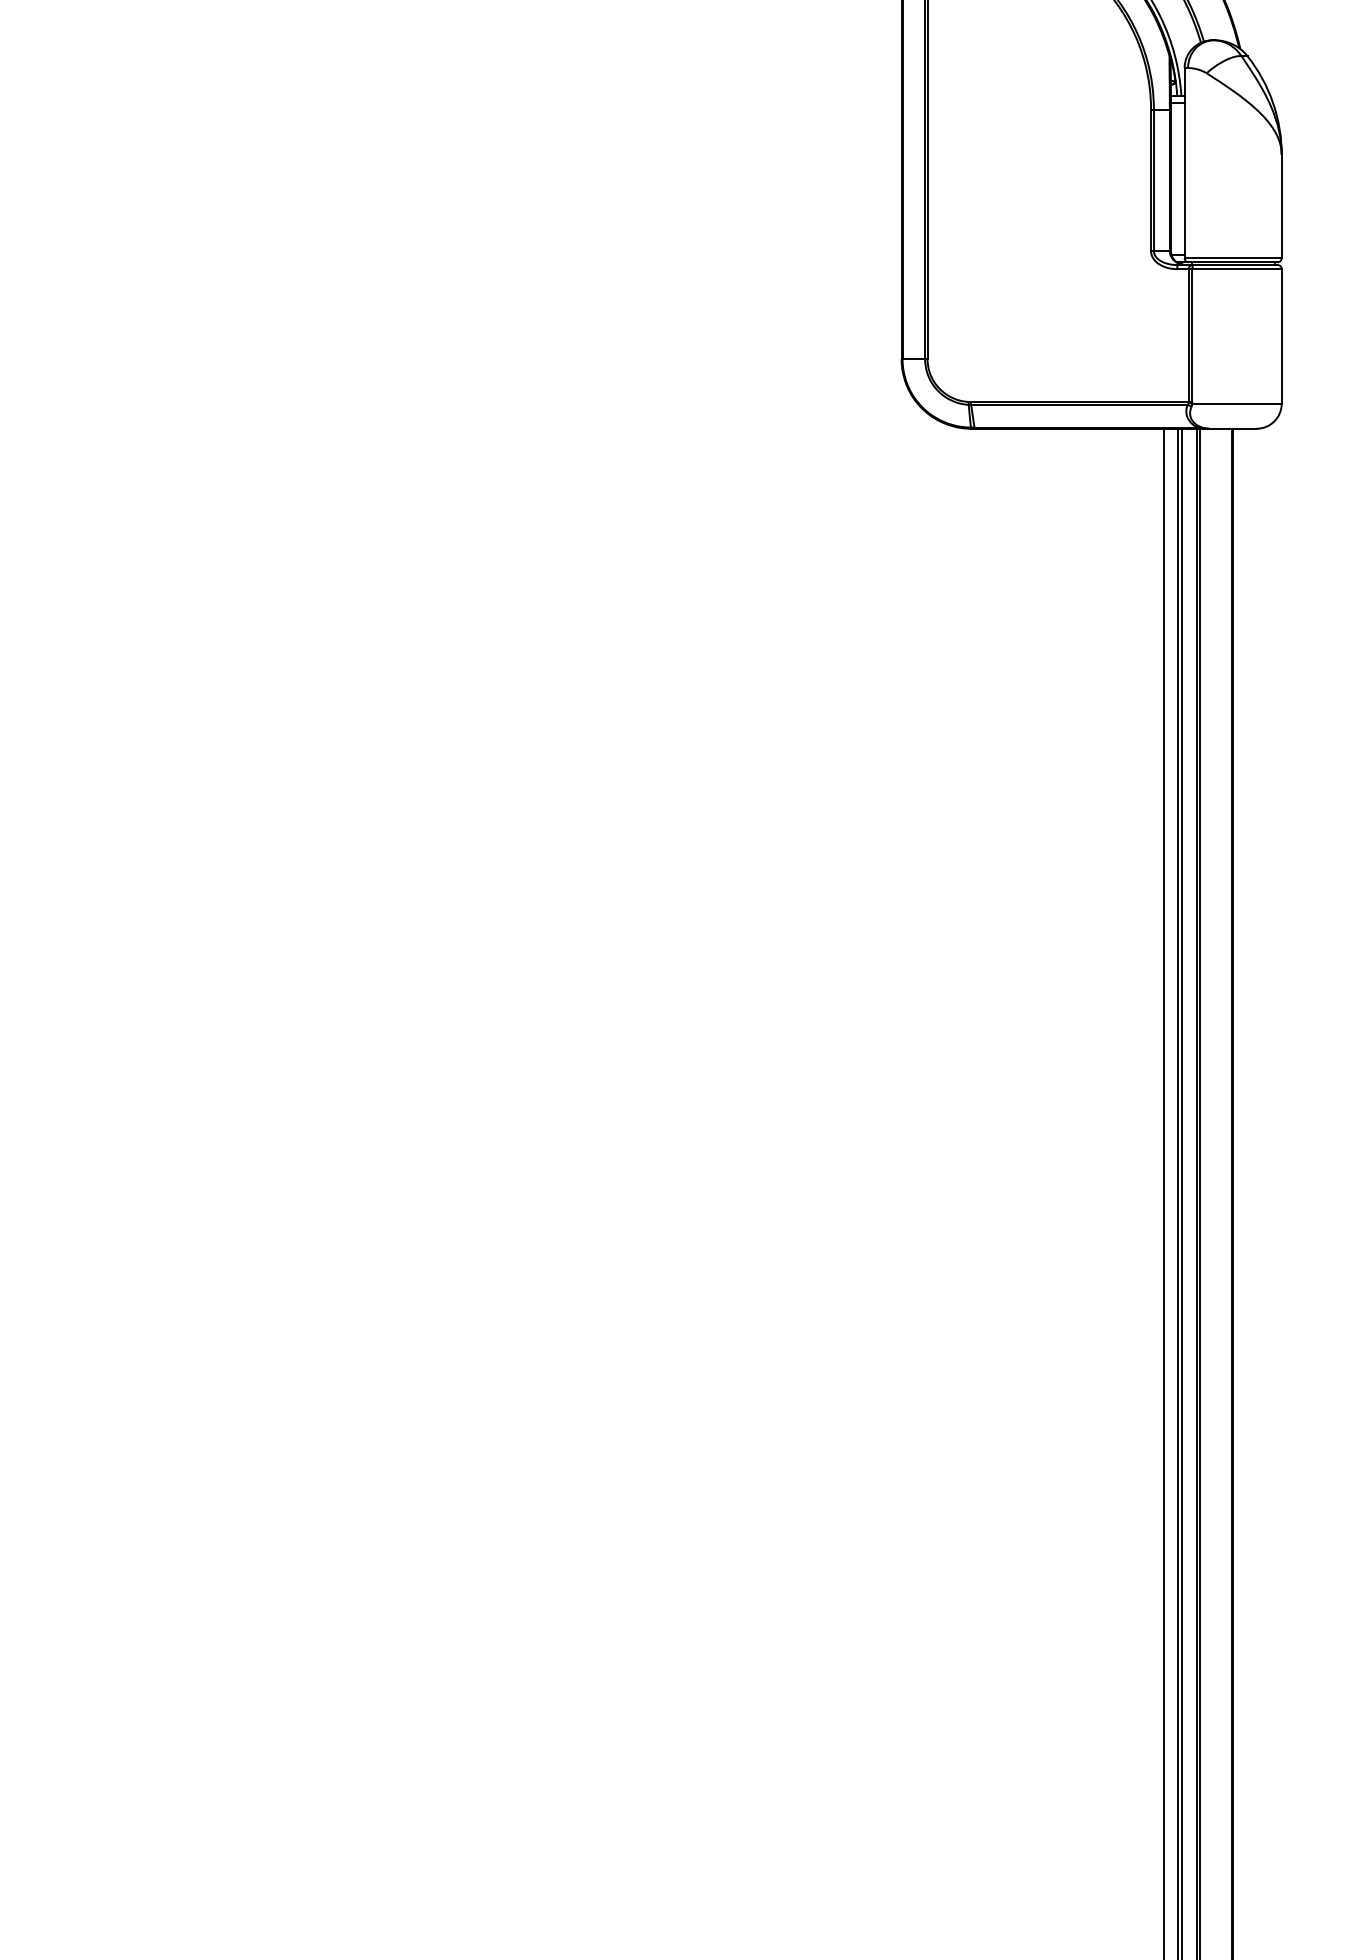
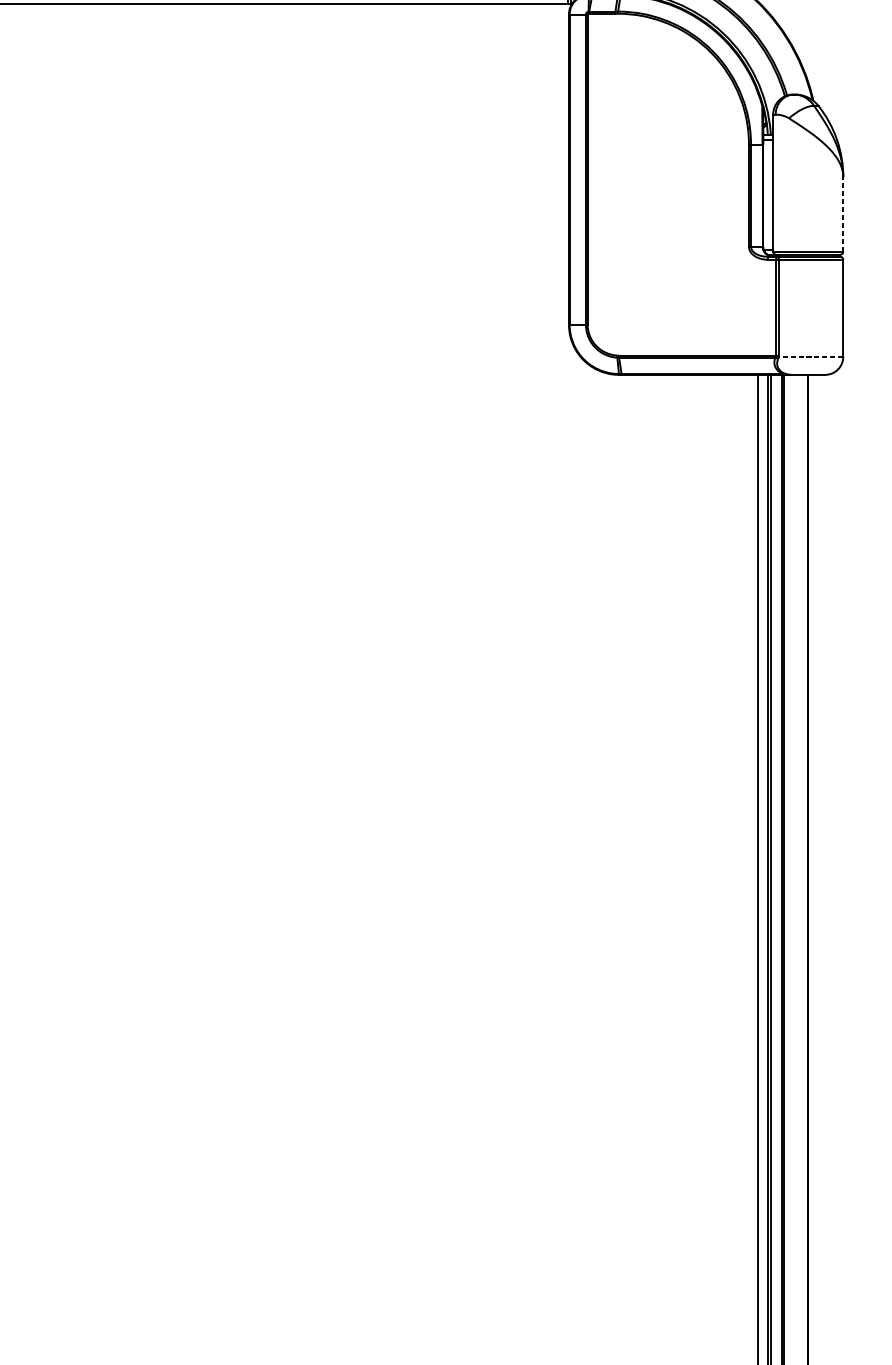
line: (1281, 206) -> (843, 214), solid -> dashed
line: (1237, 403) -> (811, 356), solid -> dashed

